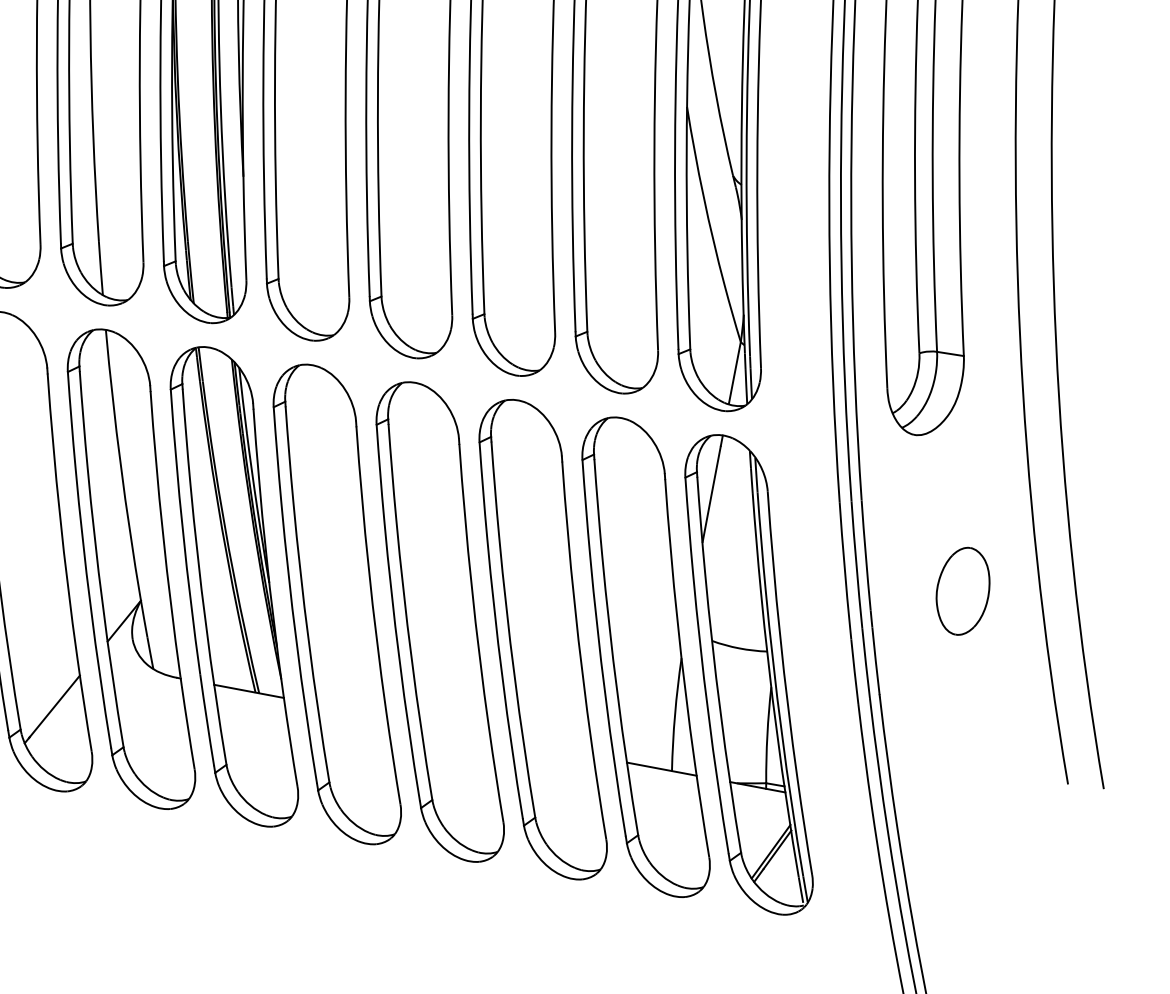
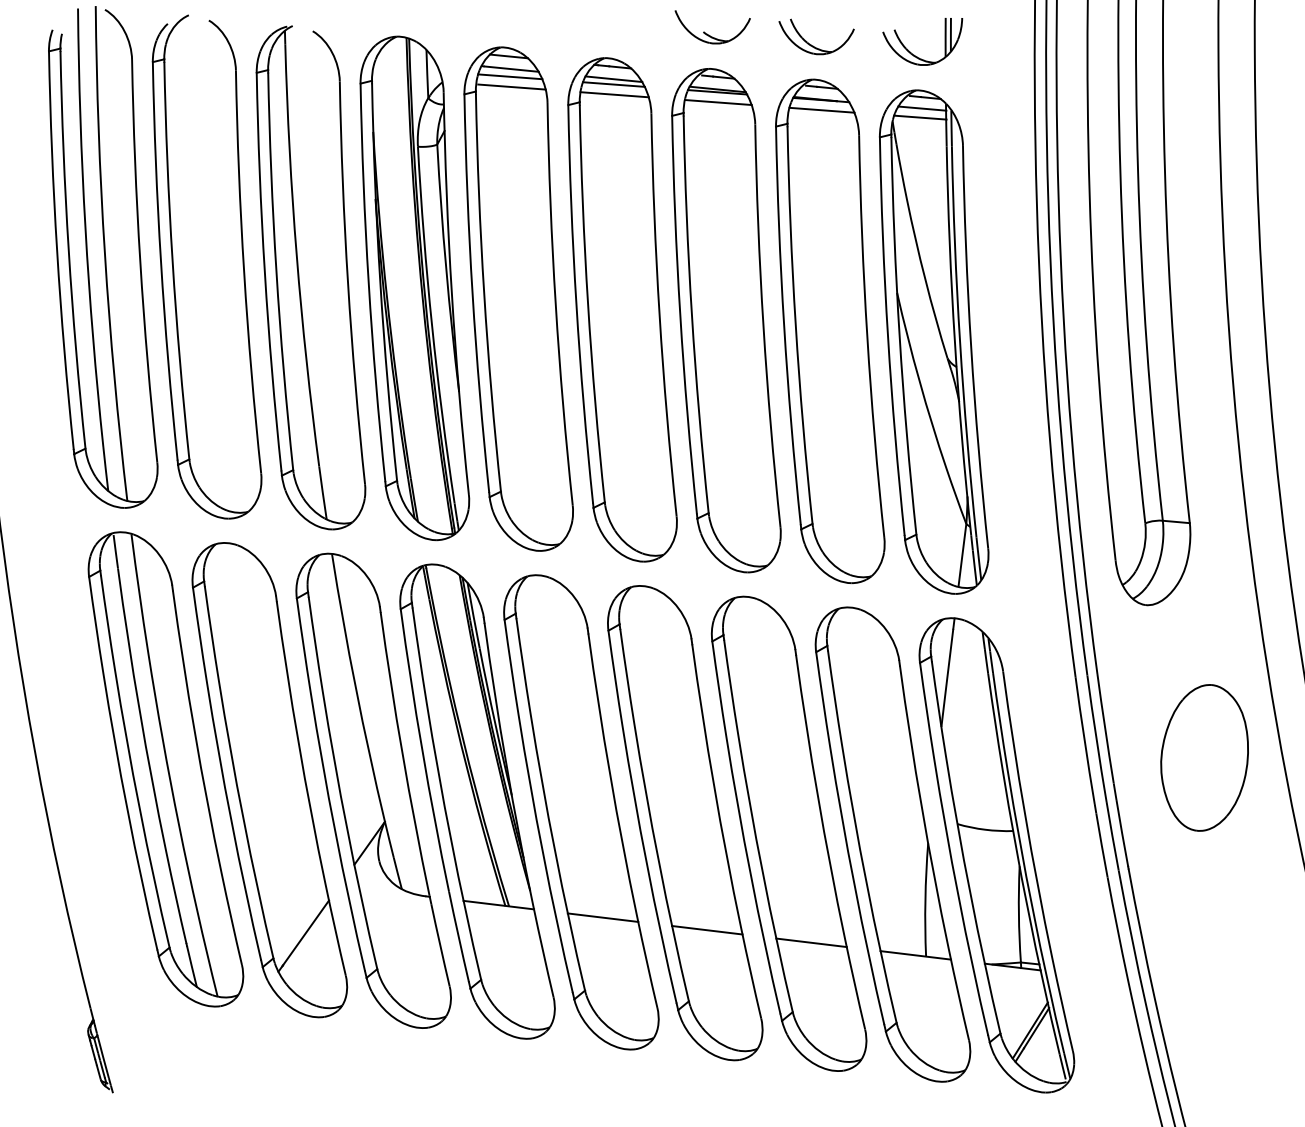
part: (962, 590) -> (1204, 757), size x1.67
line: (351, 710) -> (602, 917), added
line: (455, 730) -> (707, 930), added
line: (558, 749) -> (811, 942), added

